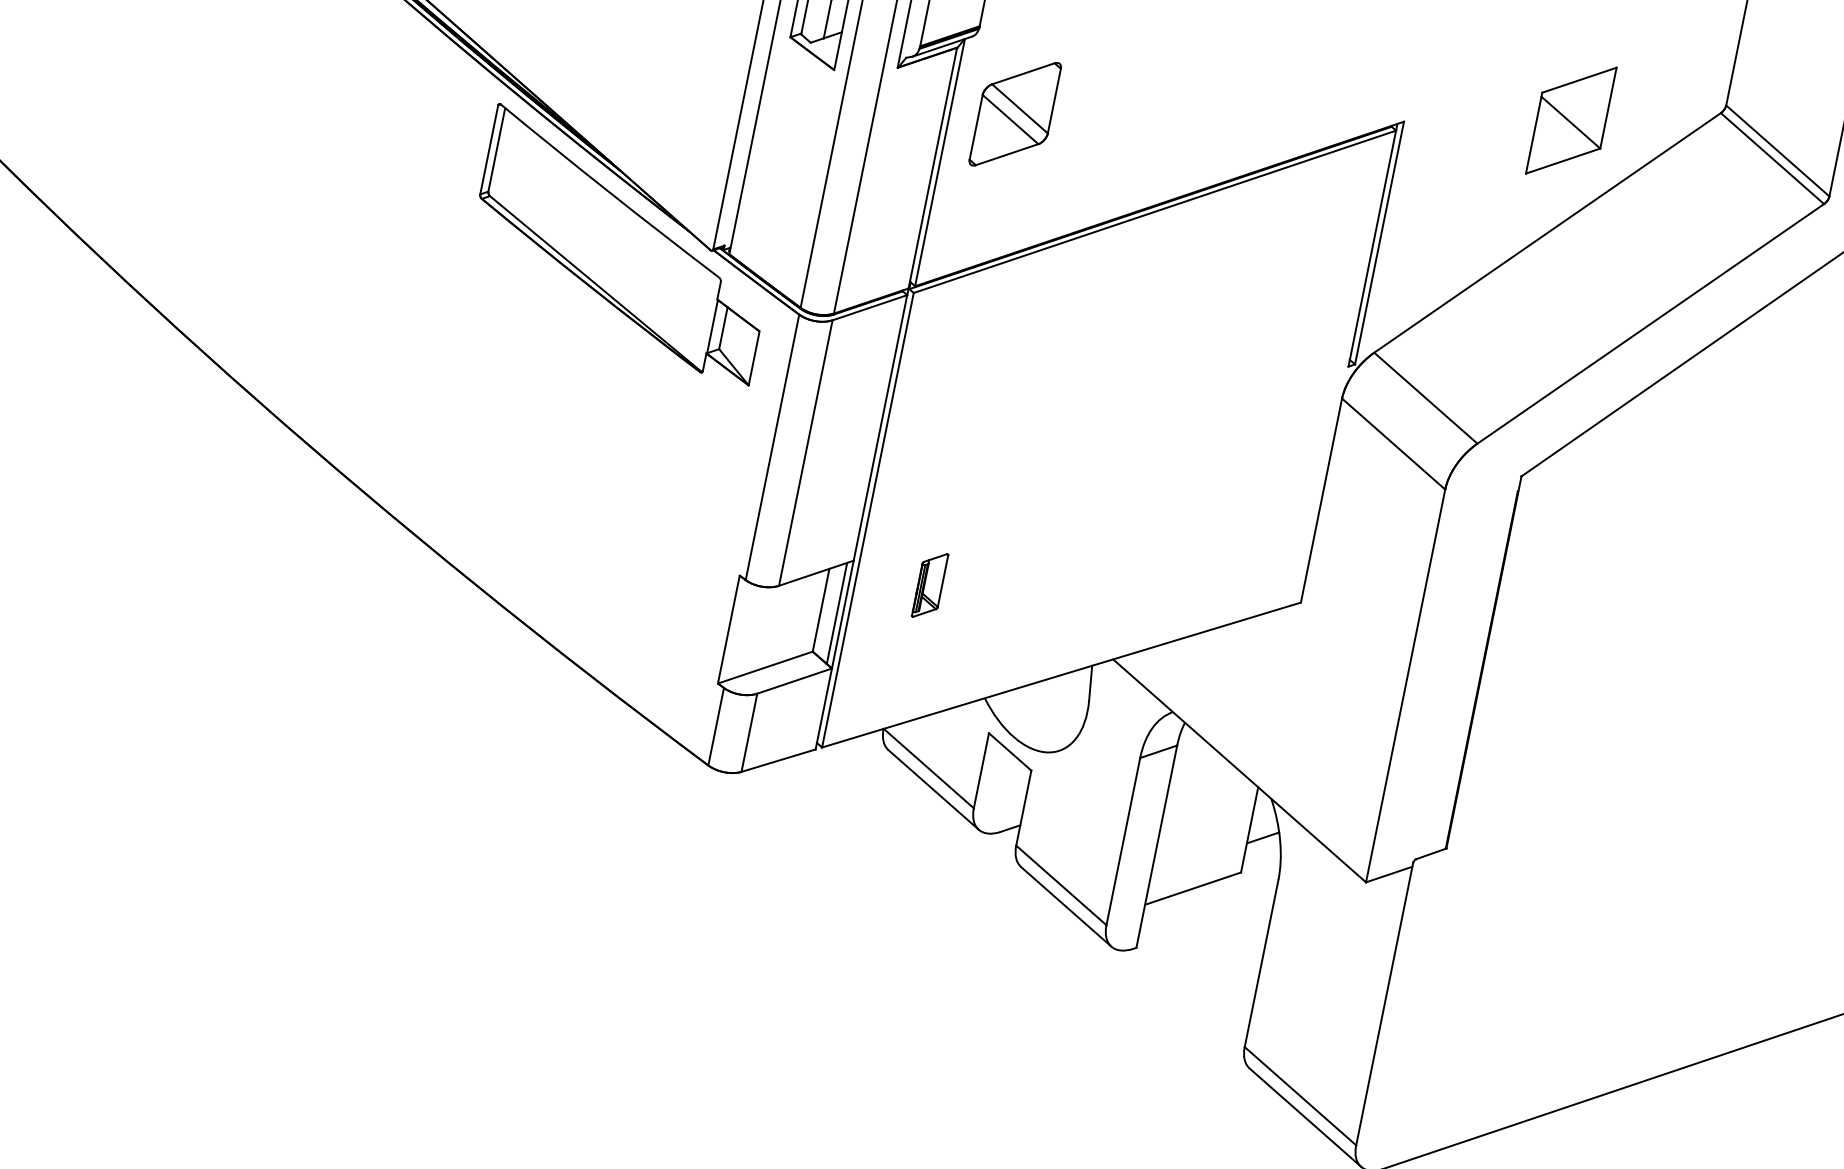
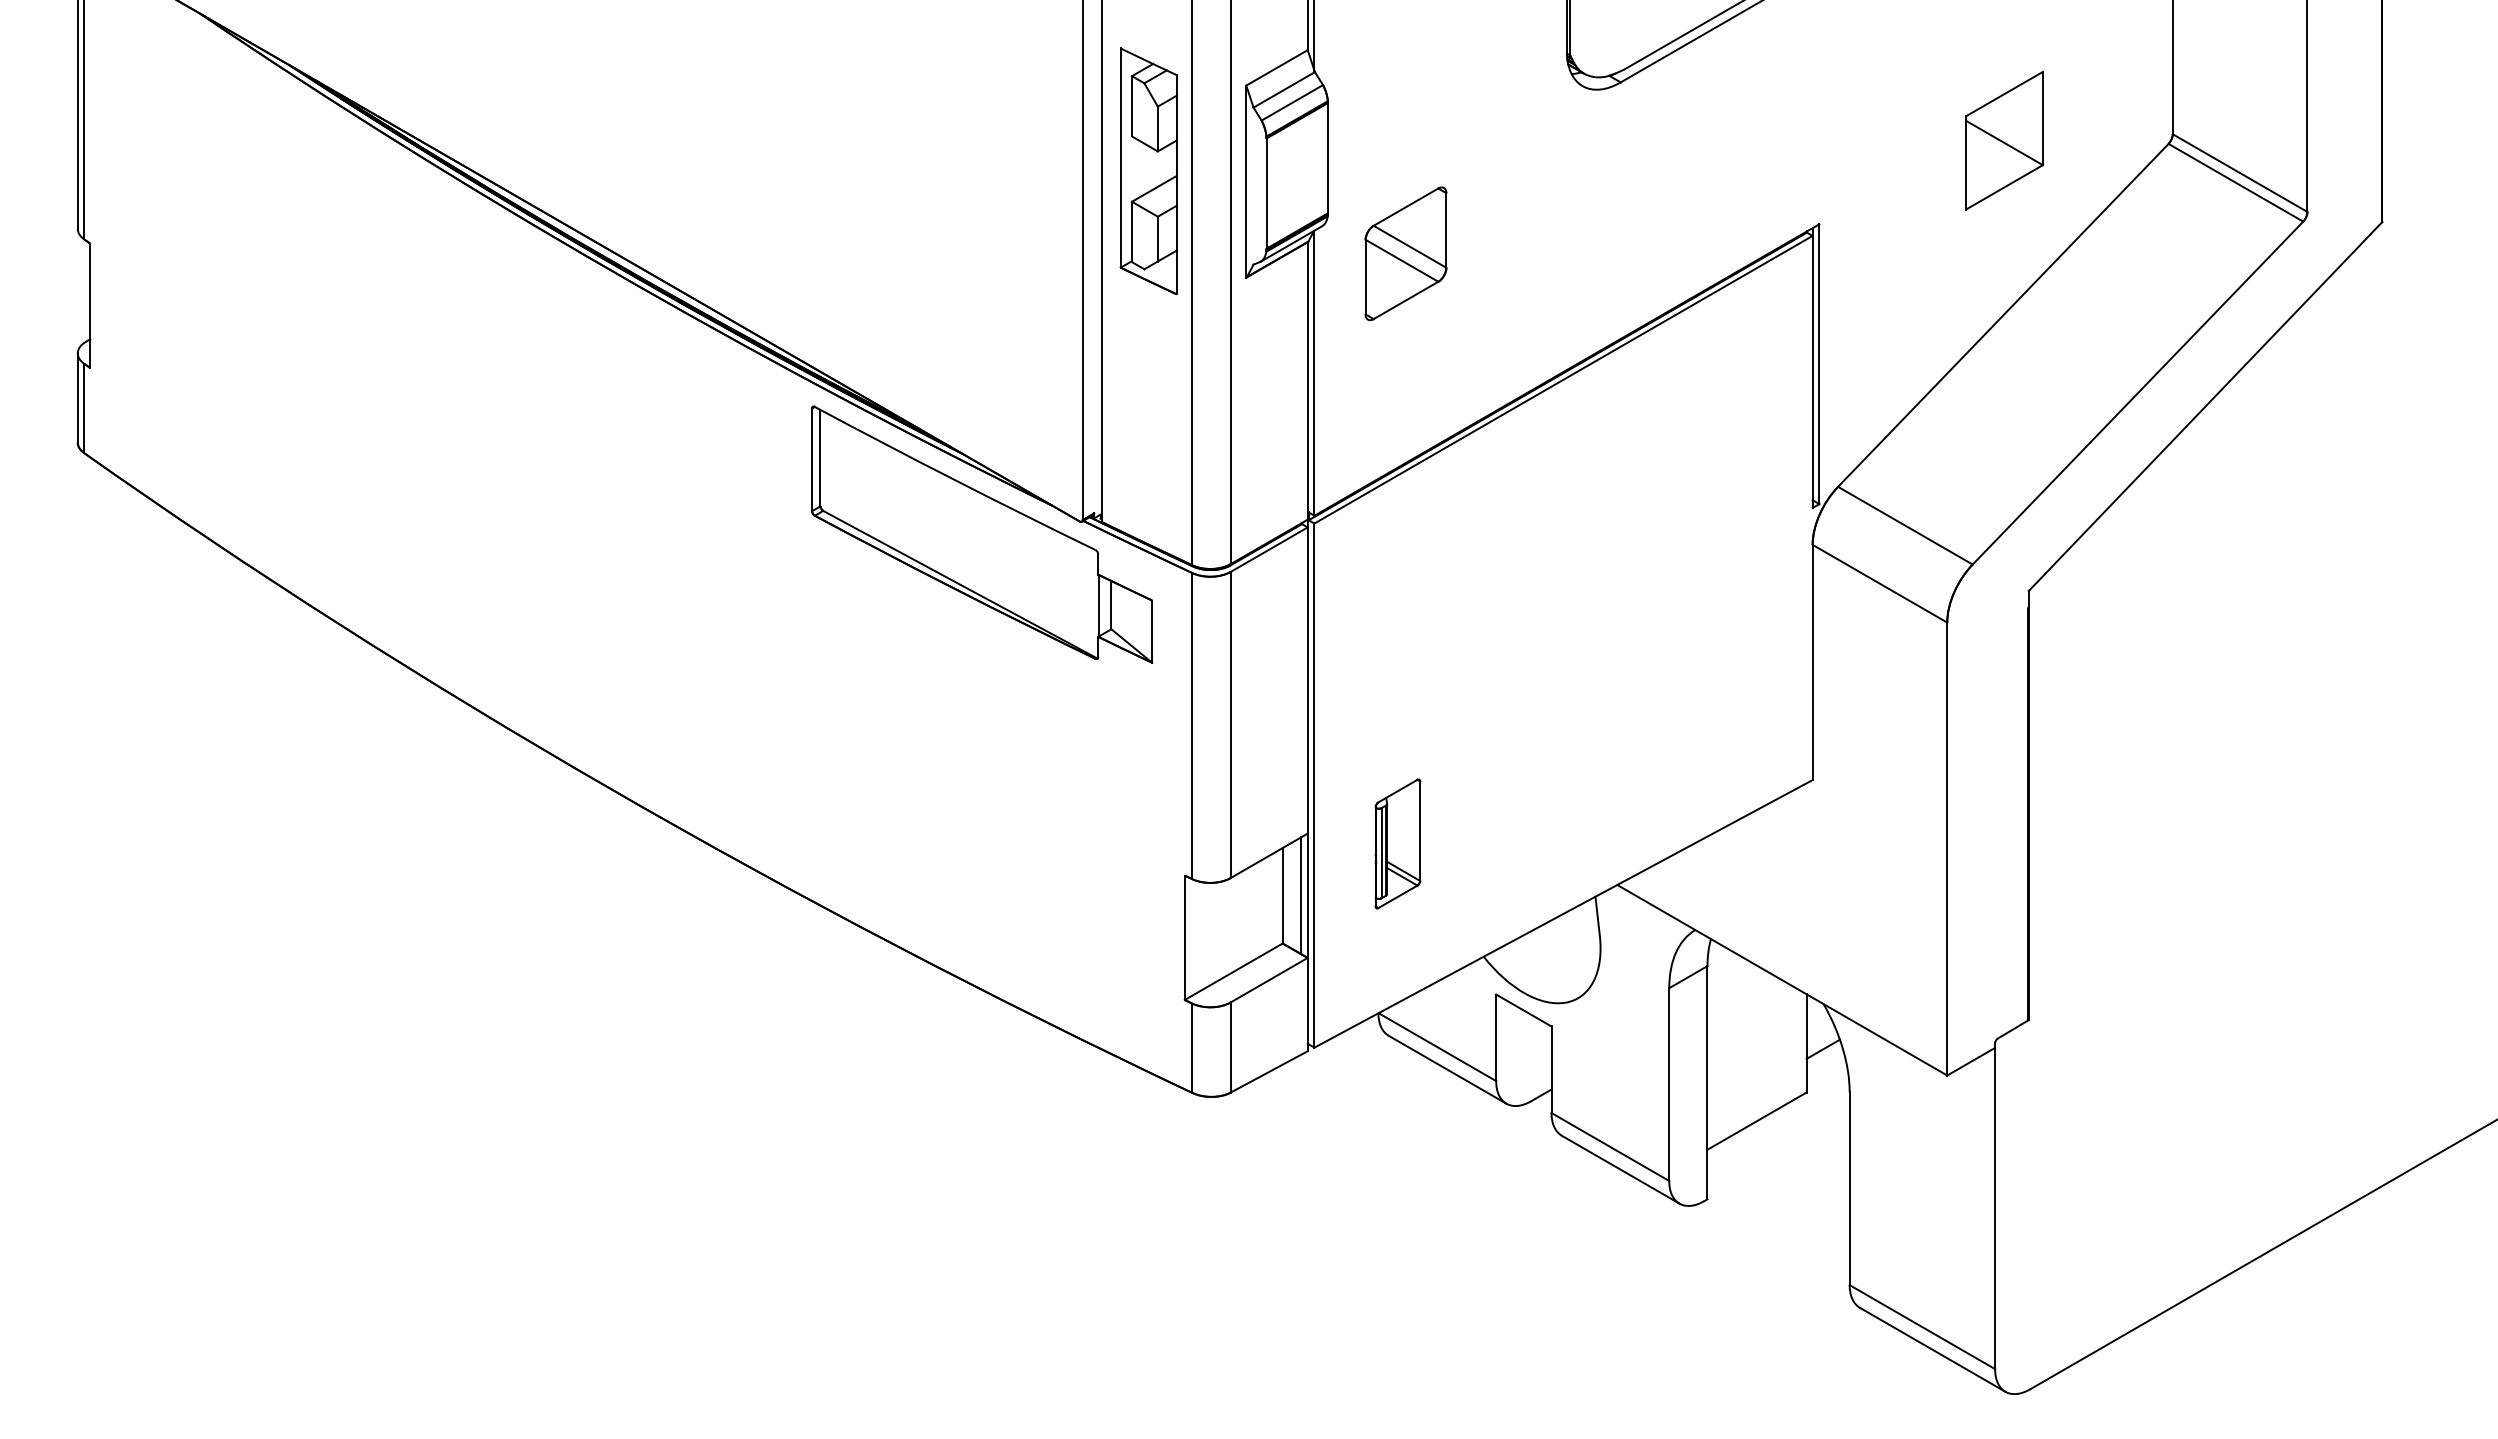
part: (1014, 113) -> (1405, 253), moved
part: (1571, 120) -> (2004, 140), moved
part: (929, 584) -> (1397, 843), size x1.67

